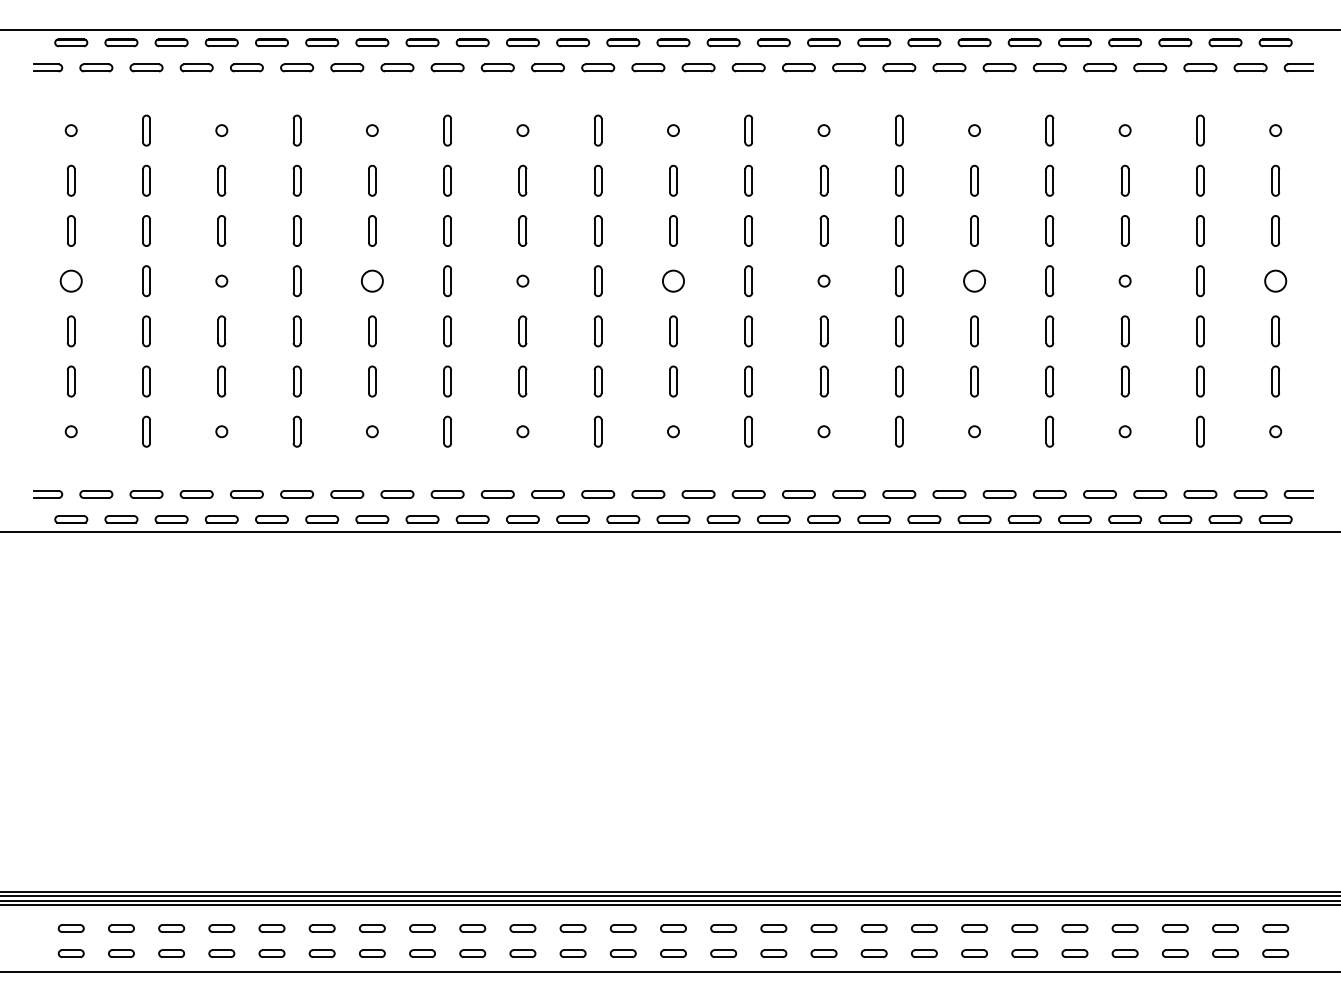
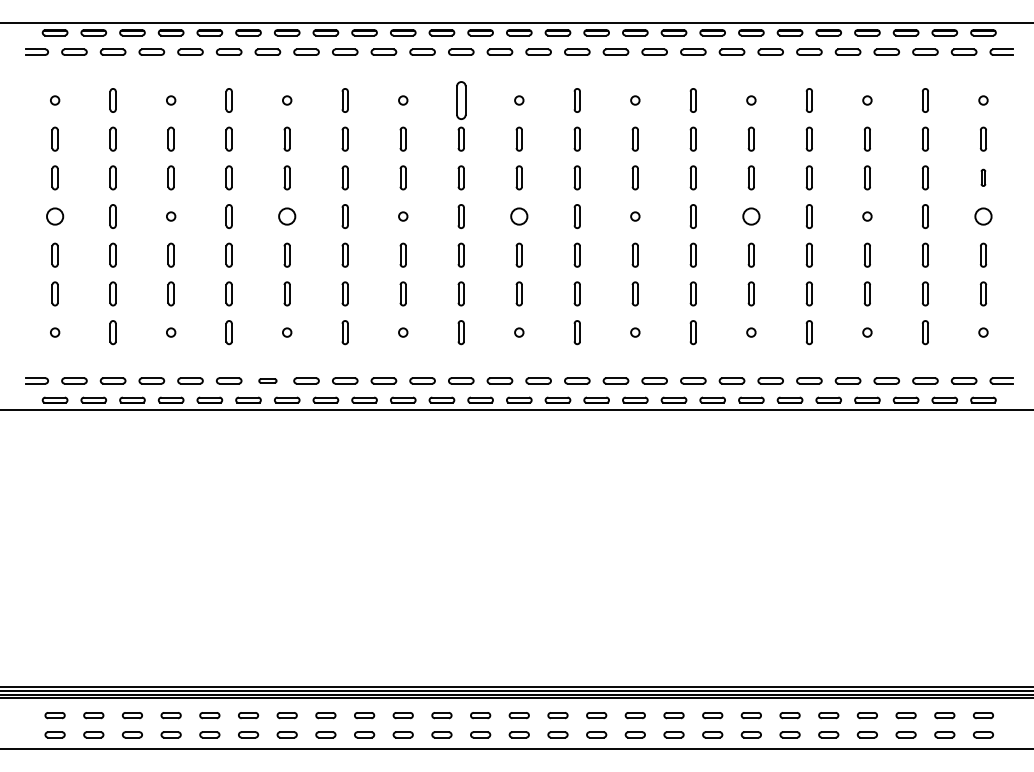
part: (597, 130) -> (460, 100), size x1.6
part: (1275, 230) -> (983, 177), size x0.7
part: (347, 494) -> (268, 380), size x0.7

